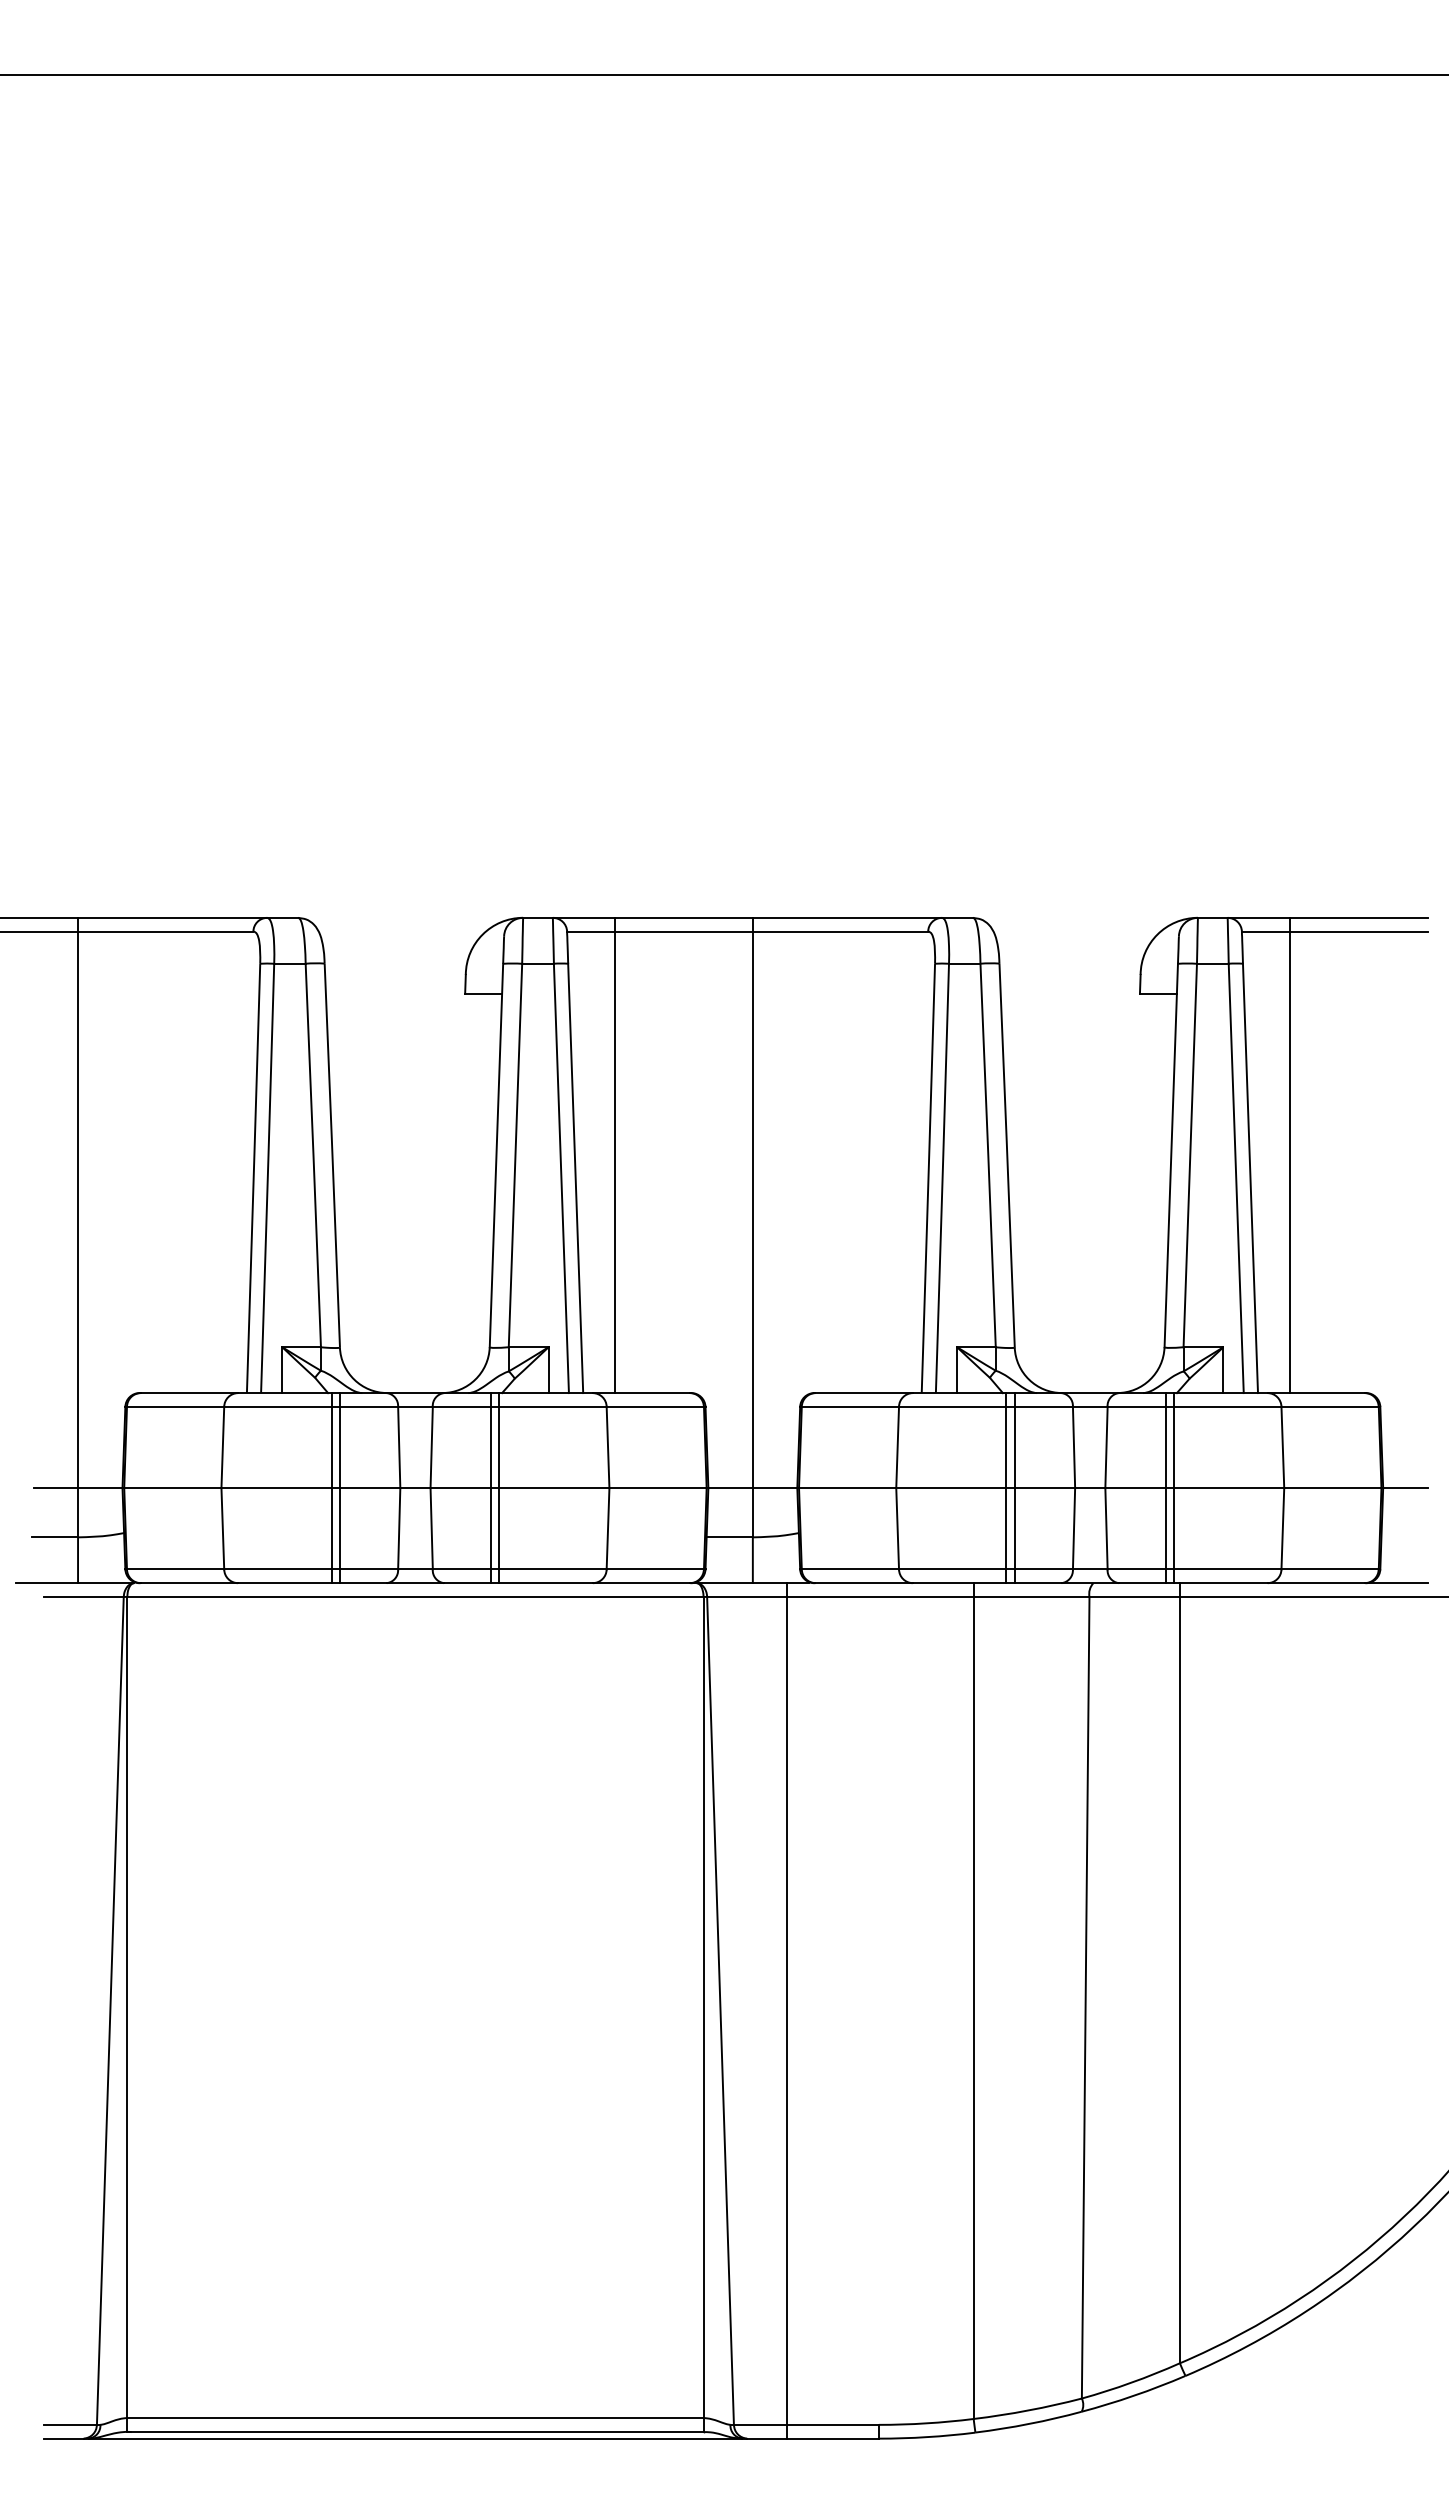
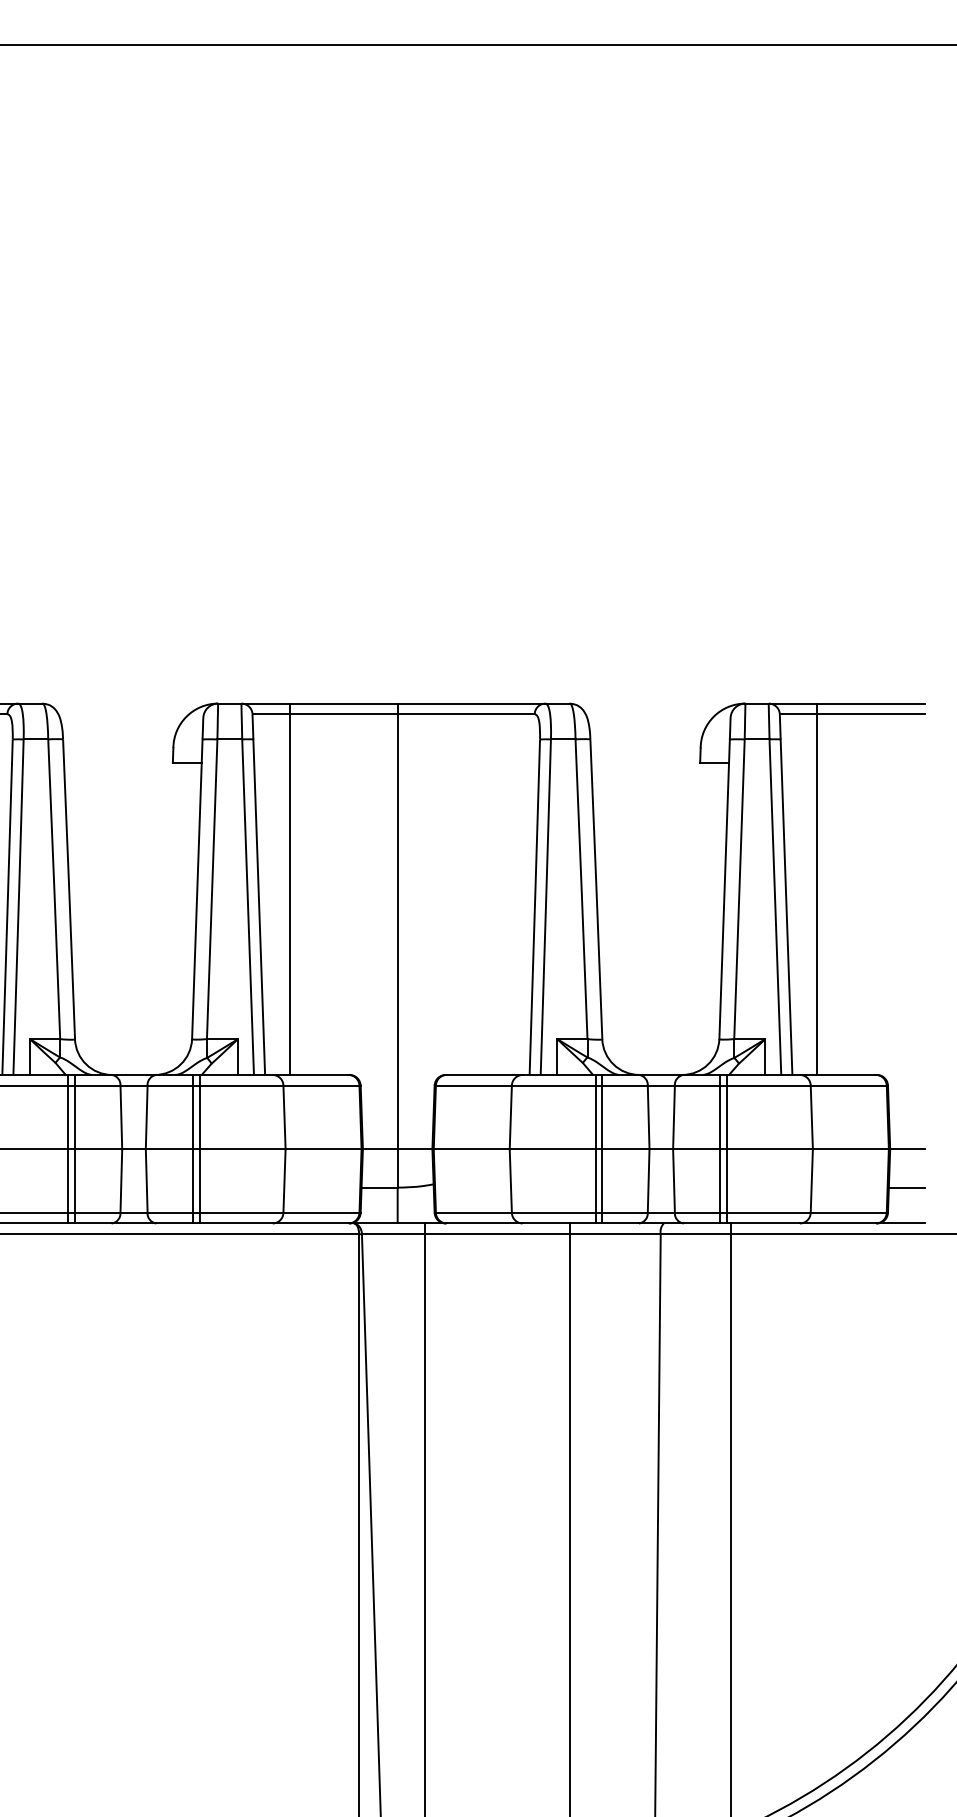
line: (1404, 1537) -> (906, 1187), added

